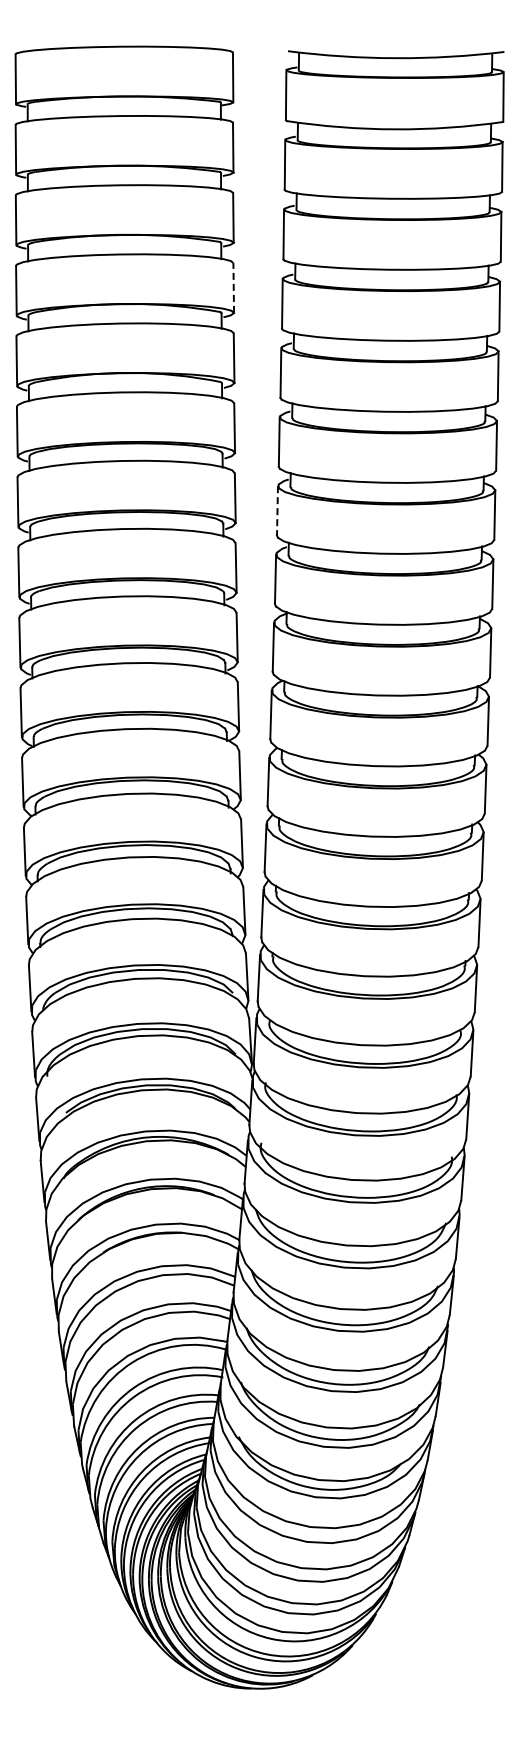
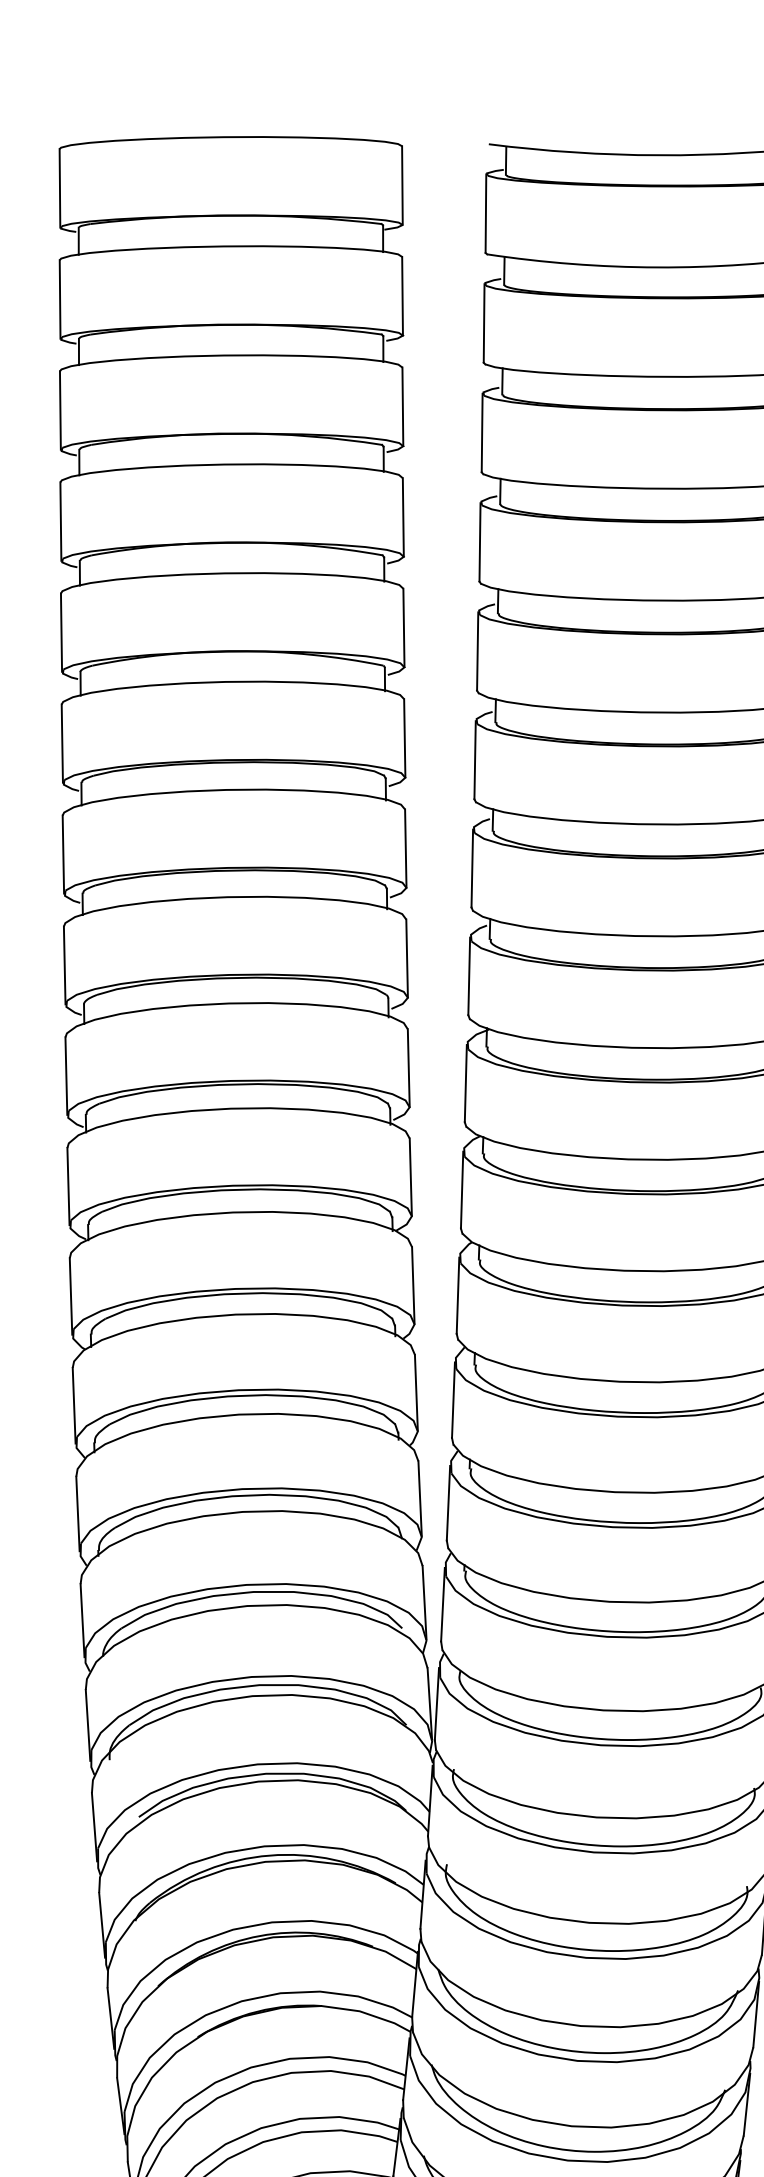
line: (233, 288) -> (402, 518), dashed -> solid
line: (277, 510) -> (472, 867), dashed -> solid

